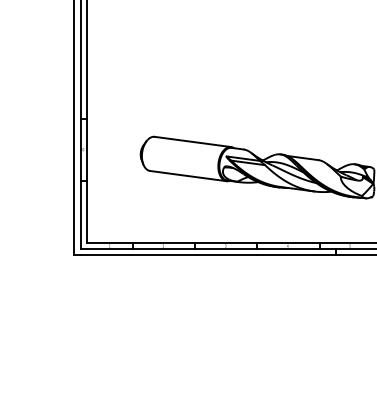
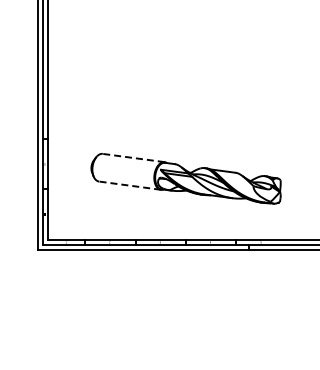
line: (192, 141) -> (133, 157), solid -> dashed
line: (187, 175) -> (129, 185), solid -> dashed

